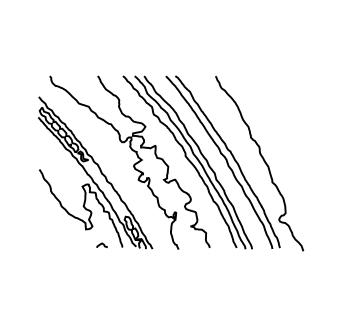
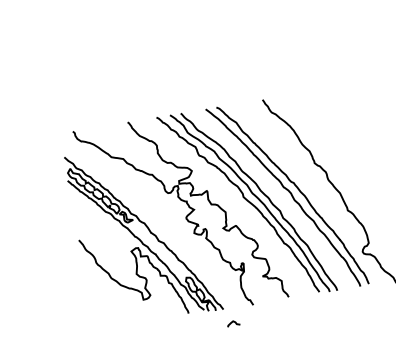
curve: (101, 244) -> (232, 322), moved

